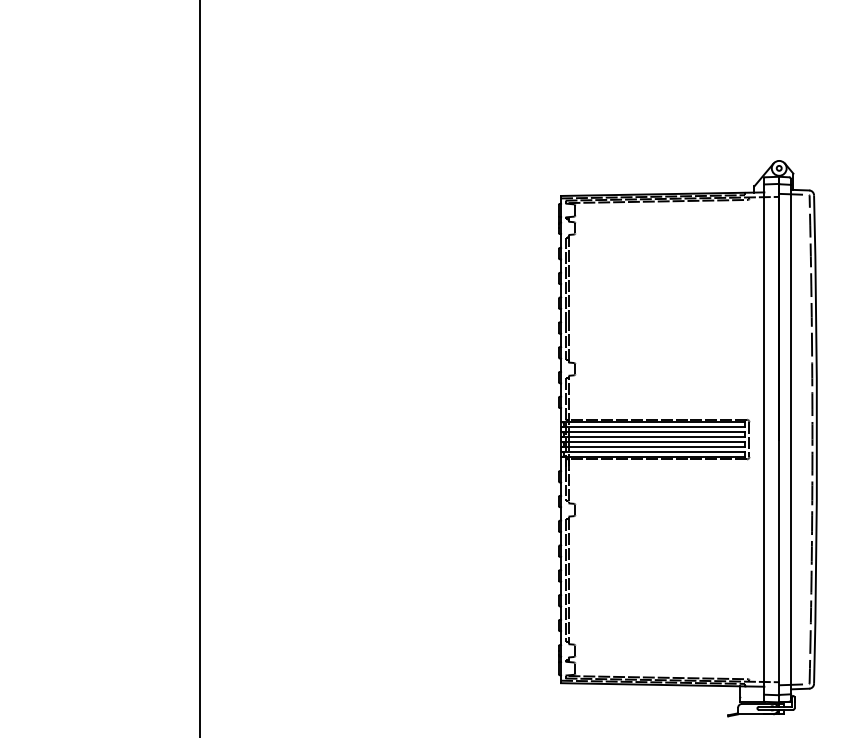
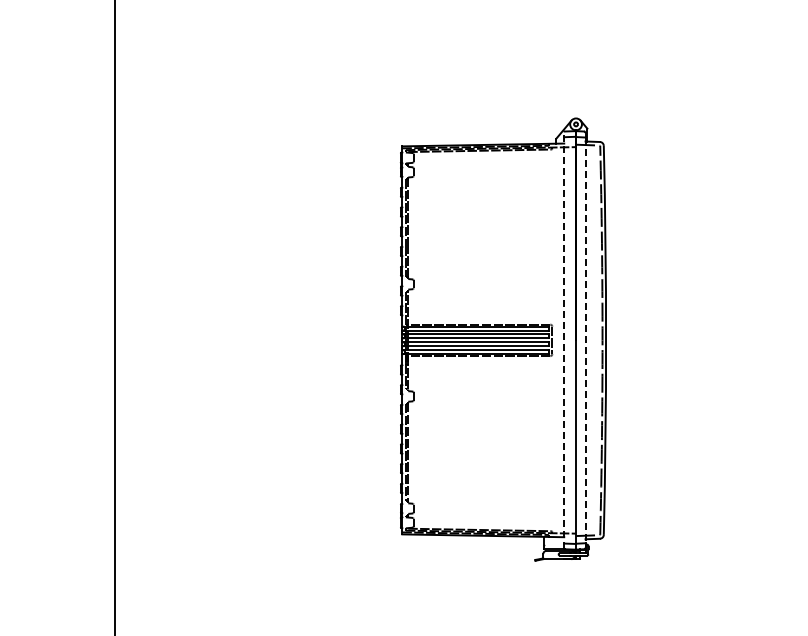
line: (764, 438) -> (564, 339), solid -> dashed
line: (791, 439) -> (585, 340), solid -> dashed

